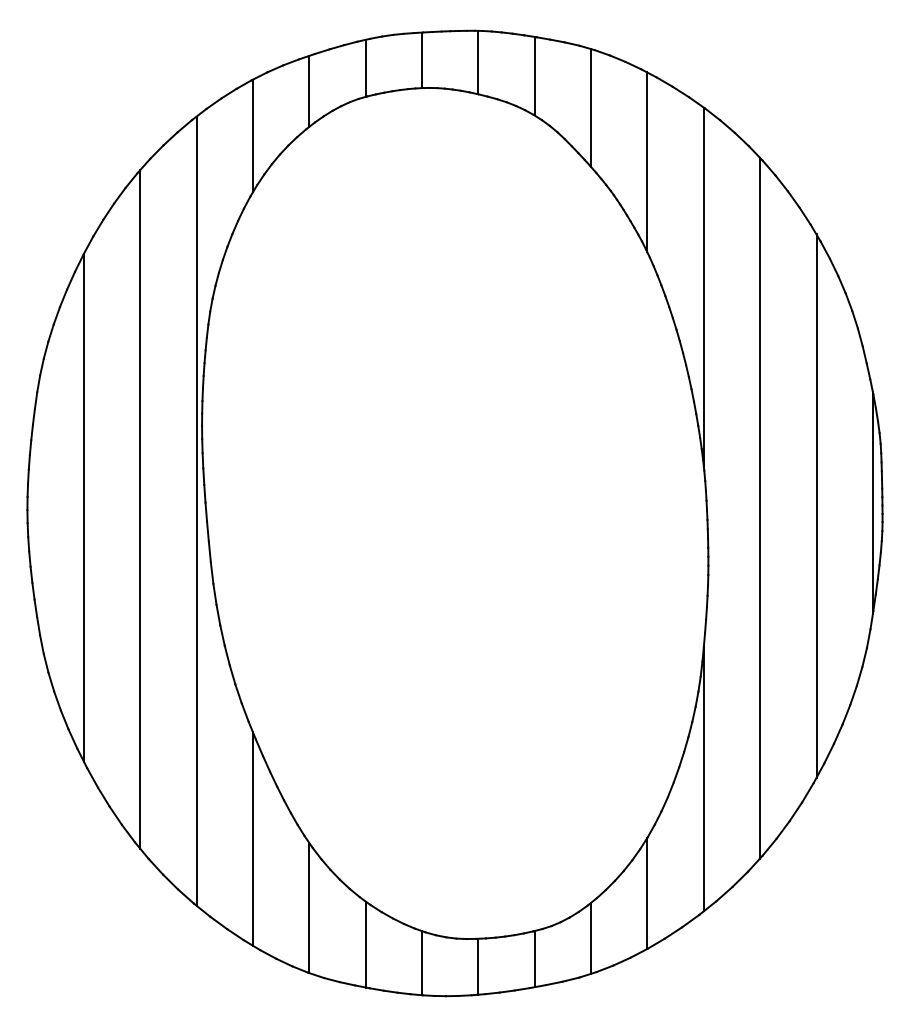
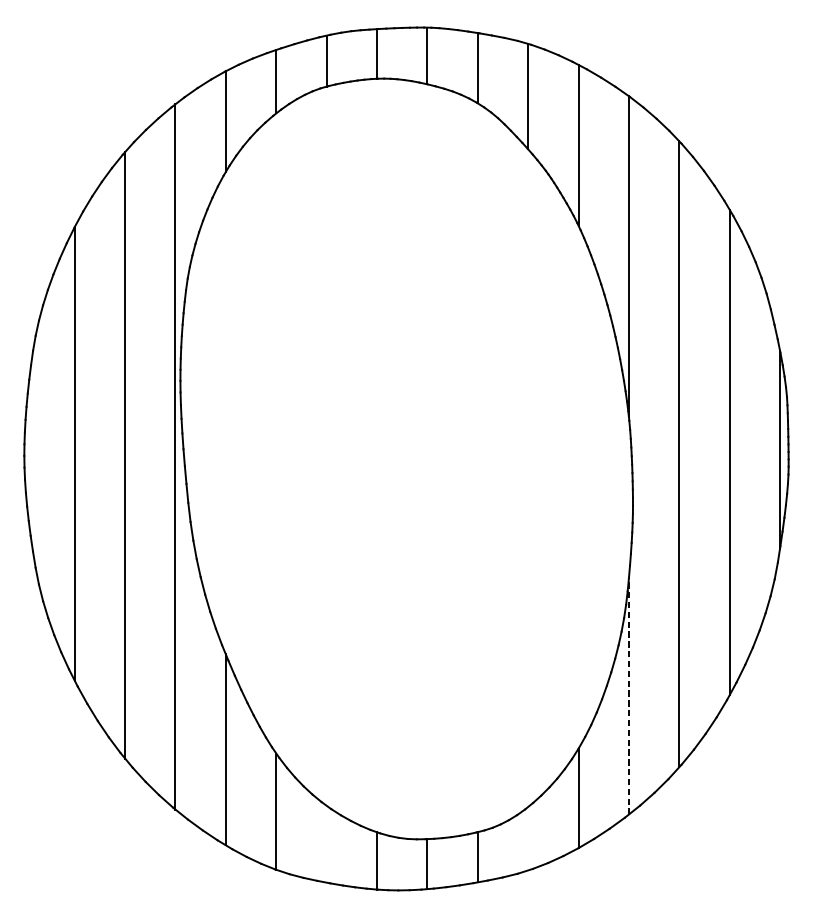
line: (703, 778) -> (628, 695), solid -> dashed
line: (591, 937) -> (528, 837), removed
line: (365, 944) -> (326, 844), removed

